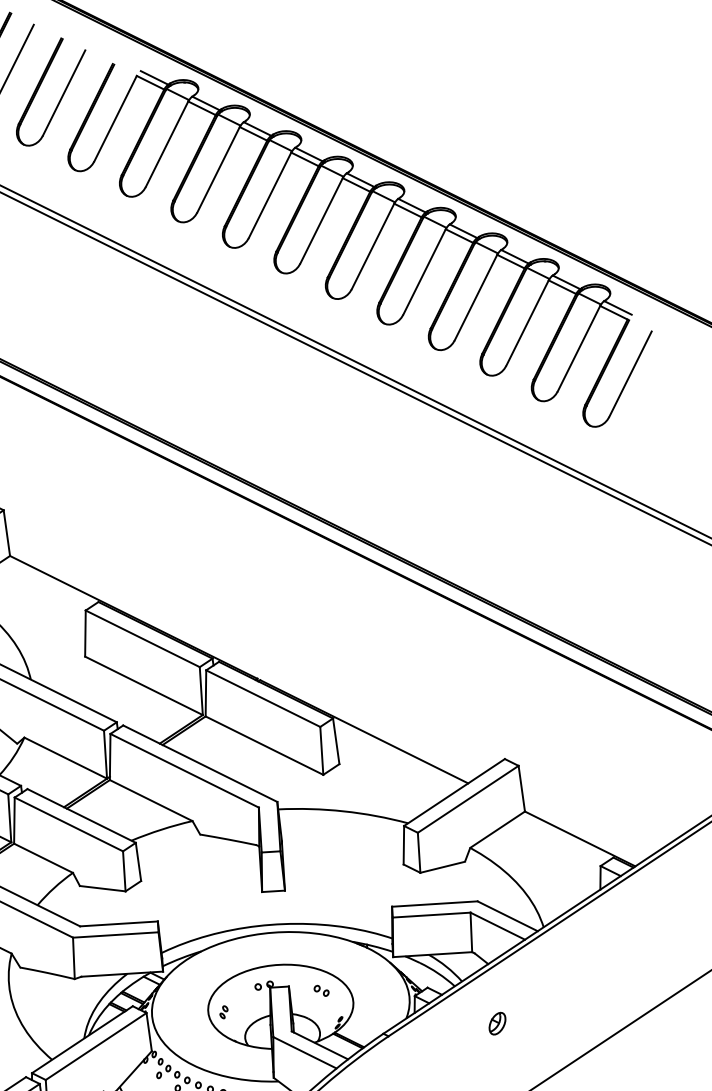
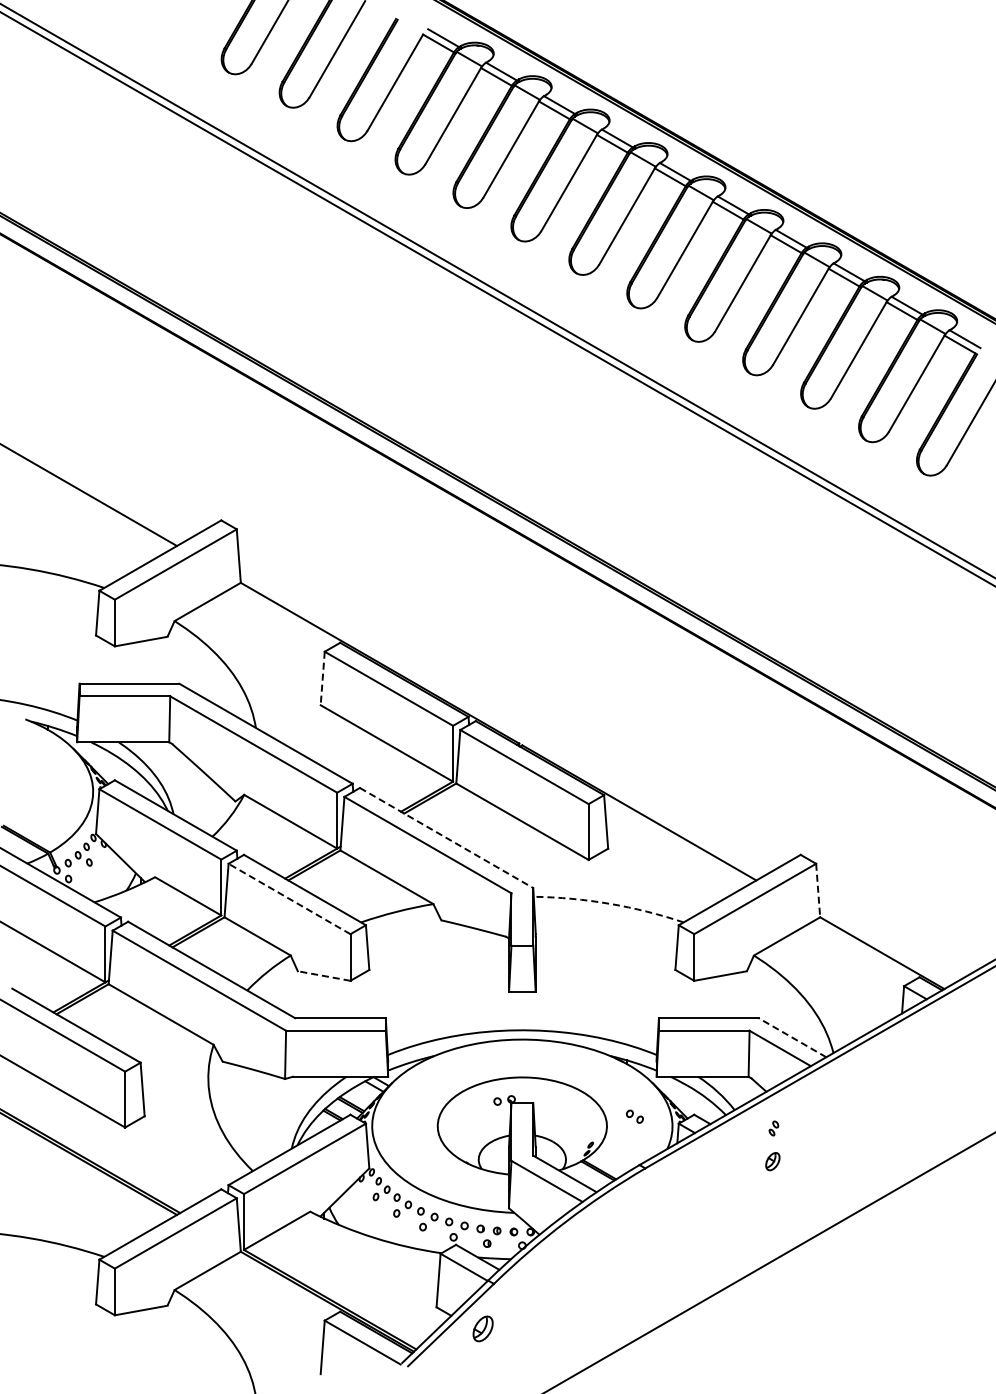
line: (85, 633) -> (322, 678), solid -> dashed
line: (201, 764) -> (447, 838), solid -> dashed
line: (522, 788) -> (818, 890), solid -> dashed
arc: (343, 811) -> (609, 903), solid -> dashed
line: (68, 824) -> (289, 898), solid -> dashed
line: (103, 889) -> (324, 976), solid -> dashed
line: (507, 916) -> (792, 1037), solid -> dashed
part: (321, 990) -> (634, 1116), moved
part: (223, 1012) -> (773, 1128), moved
part: (497, 1023) -> (772, 1161), size x0.7

